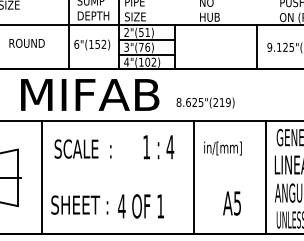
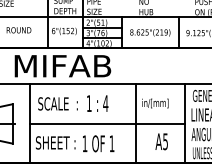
text: (205, 102) -> (150, 32), moved
text: (158, 147) -> (97, 103), moved
line: (154, 177) -> (107, 123), added
text: (121, 205) -> (84, 143), 4 -> 1

